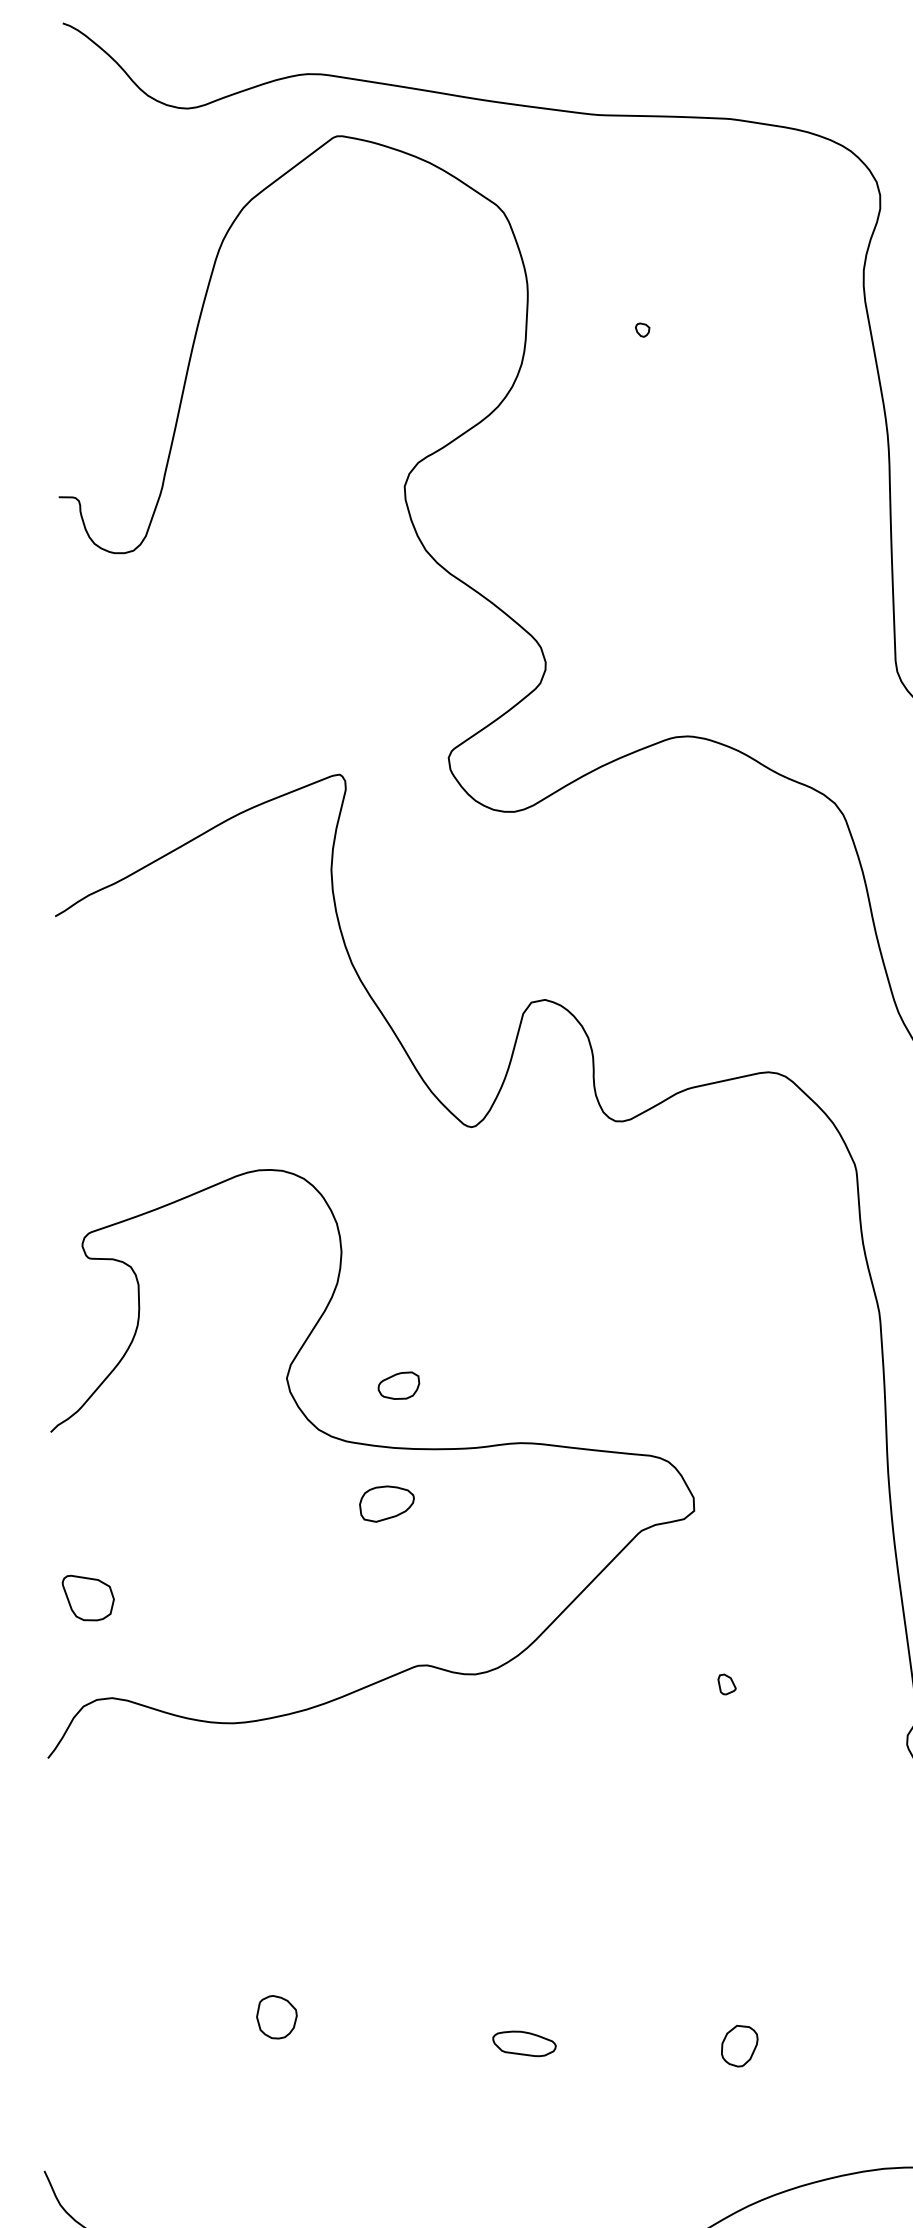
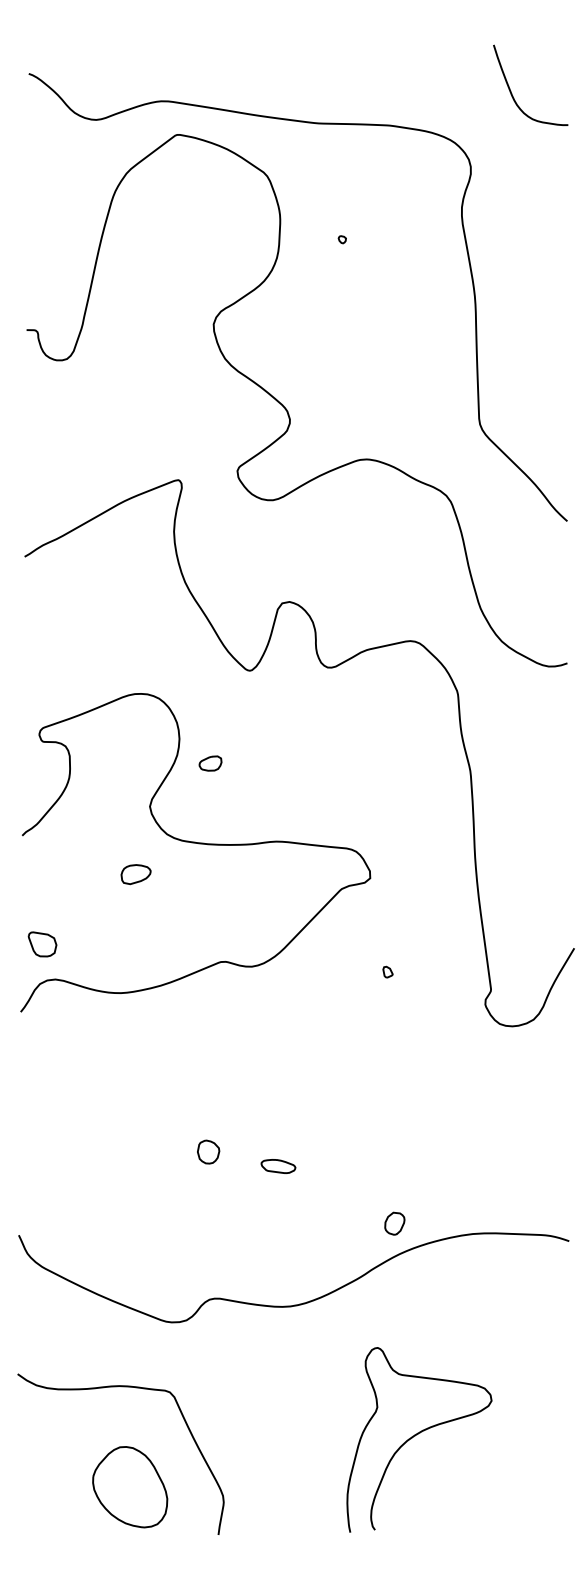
part: (398, 1385) -> (210, 763), moved
part: (385, 1503) -> (135, 874), moved
part: (88, 1598) -> (42, 944), moved
part: (276, 2016) -> (208, 1151), moved
part: (739, 2045) -> (394, 1223), moved

